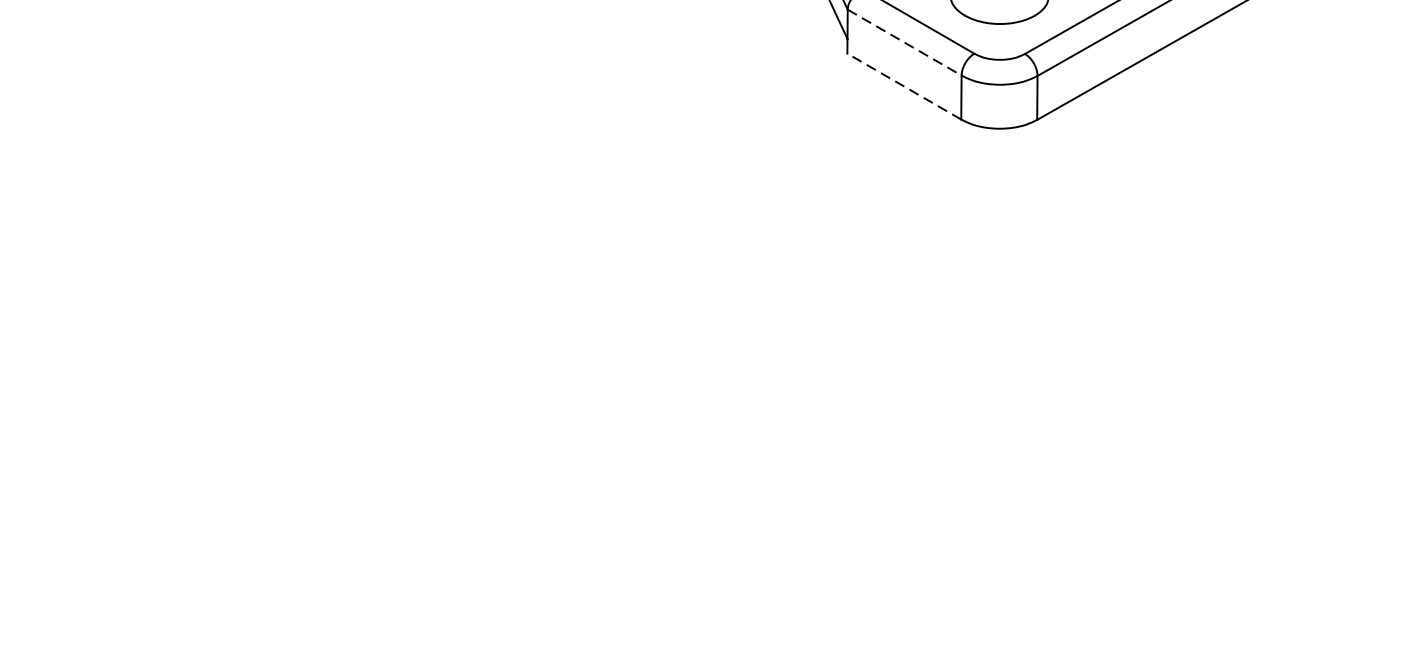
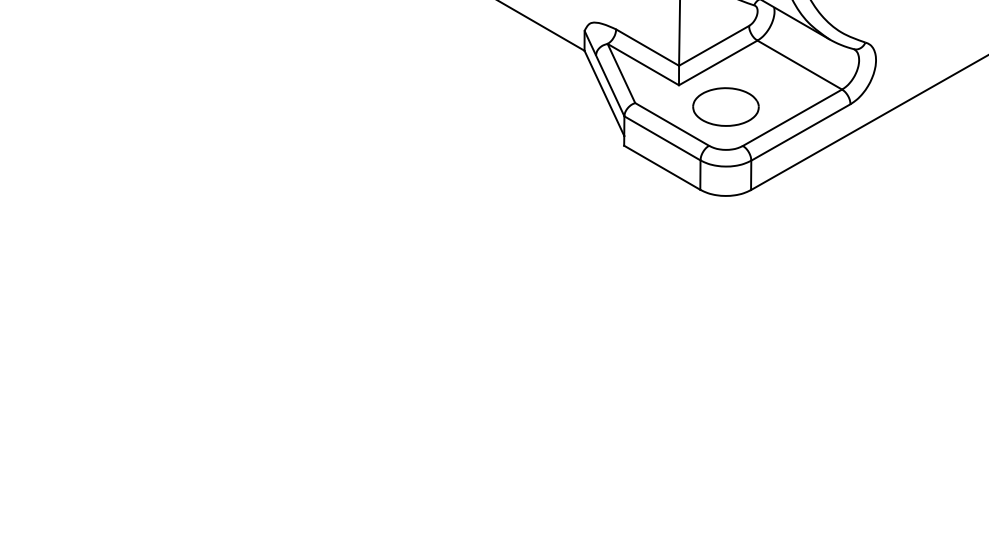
line: (904, 42) -> (662, 138), dashed -> solid
line: (904, 86) -> (662, 167), dashed -> solid

